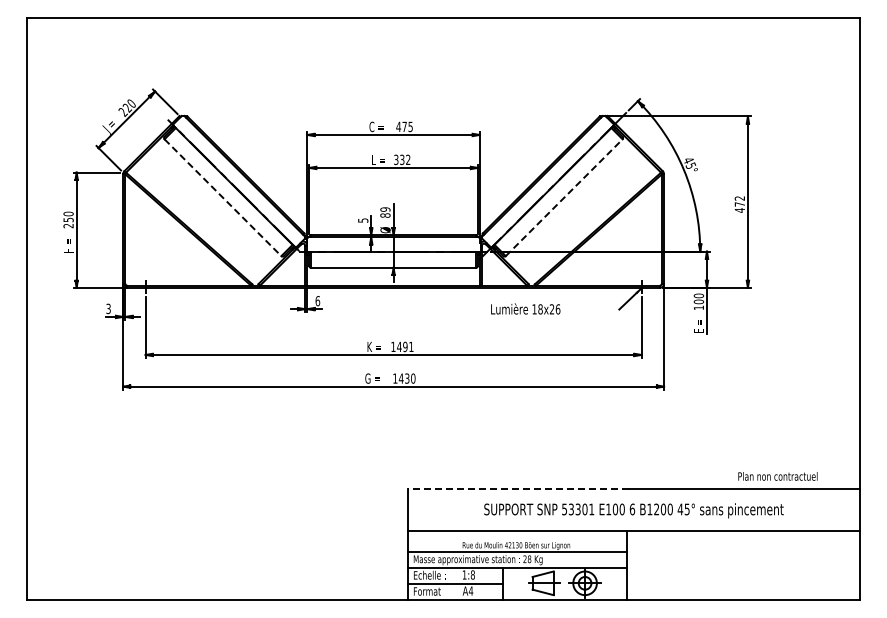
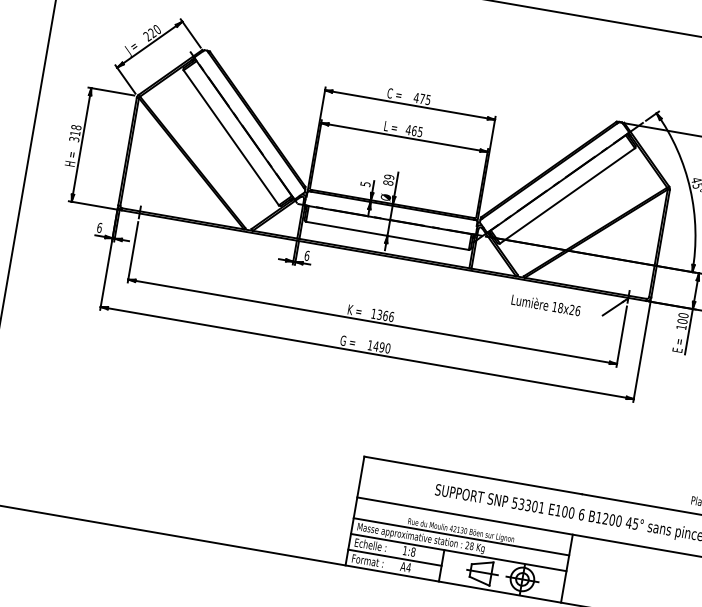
text: (401, 159) -> (413, 130), 332 -> 465
line: (222, 197) -> (230, 137), dashed -> solid
line: (564, 197) -> (567, 195), dashed -> solid
text: (68, 219) -> (75, 132), 250 -> 318
text: (108, 308) -> (99, 227), 3 -> 6
text: (525, 308) -> (545, 304), moved
text: (405, 346) -> (385, 315), 1491 -> 1366
text: (407, 378) -> (382, 347), 1430 -> 1490
line: (518, 489) -> (472, 475), dashed -> solid

